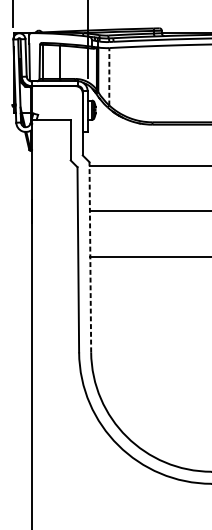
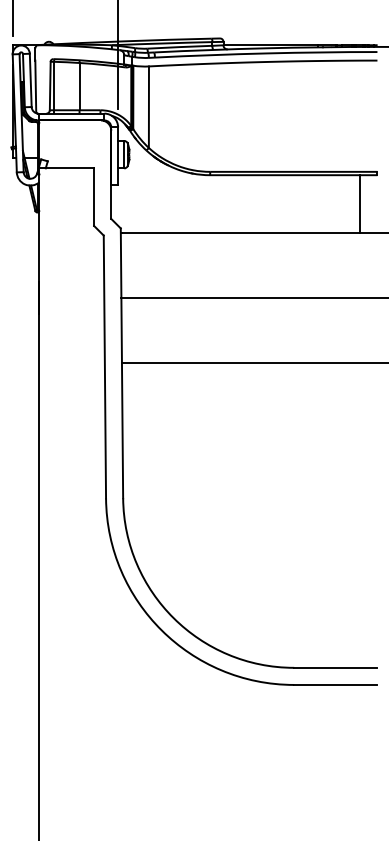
line: (109, 76) -> (148, 107), dashed -> solid
line: (90, 257) -> (121, 363), dashed -> solid

